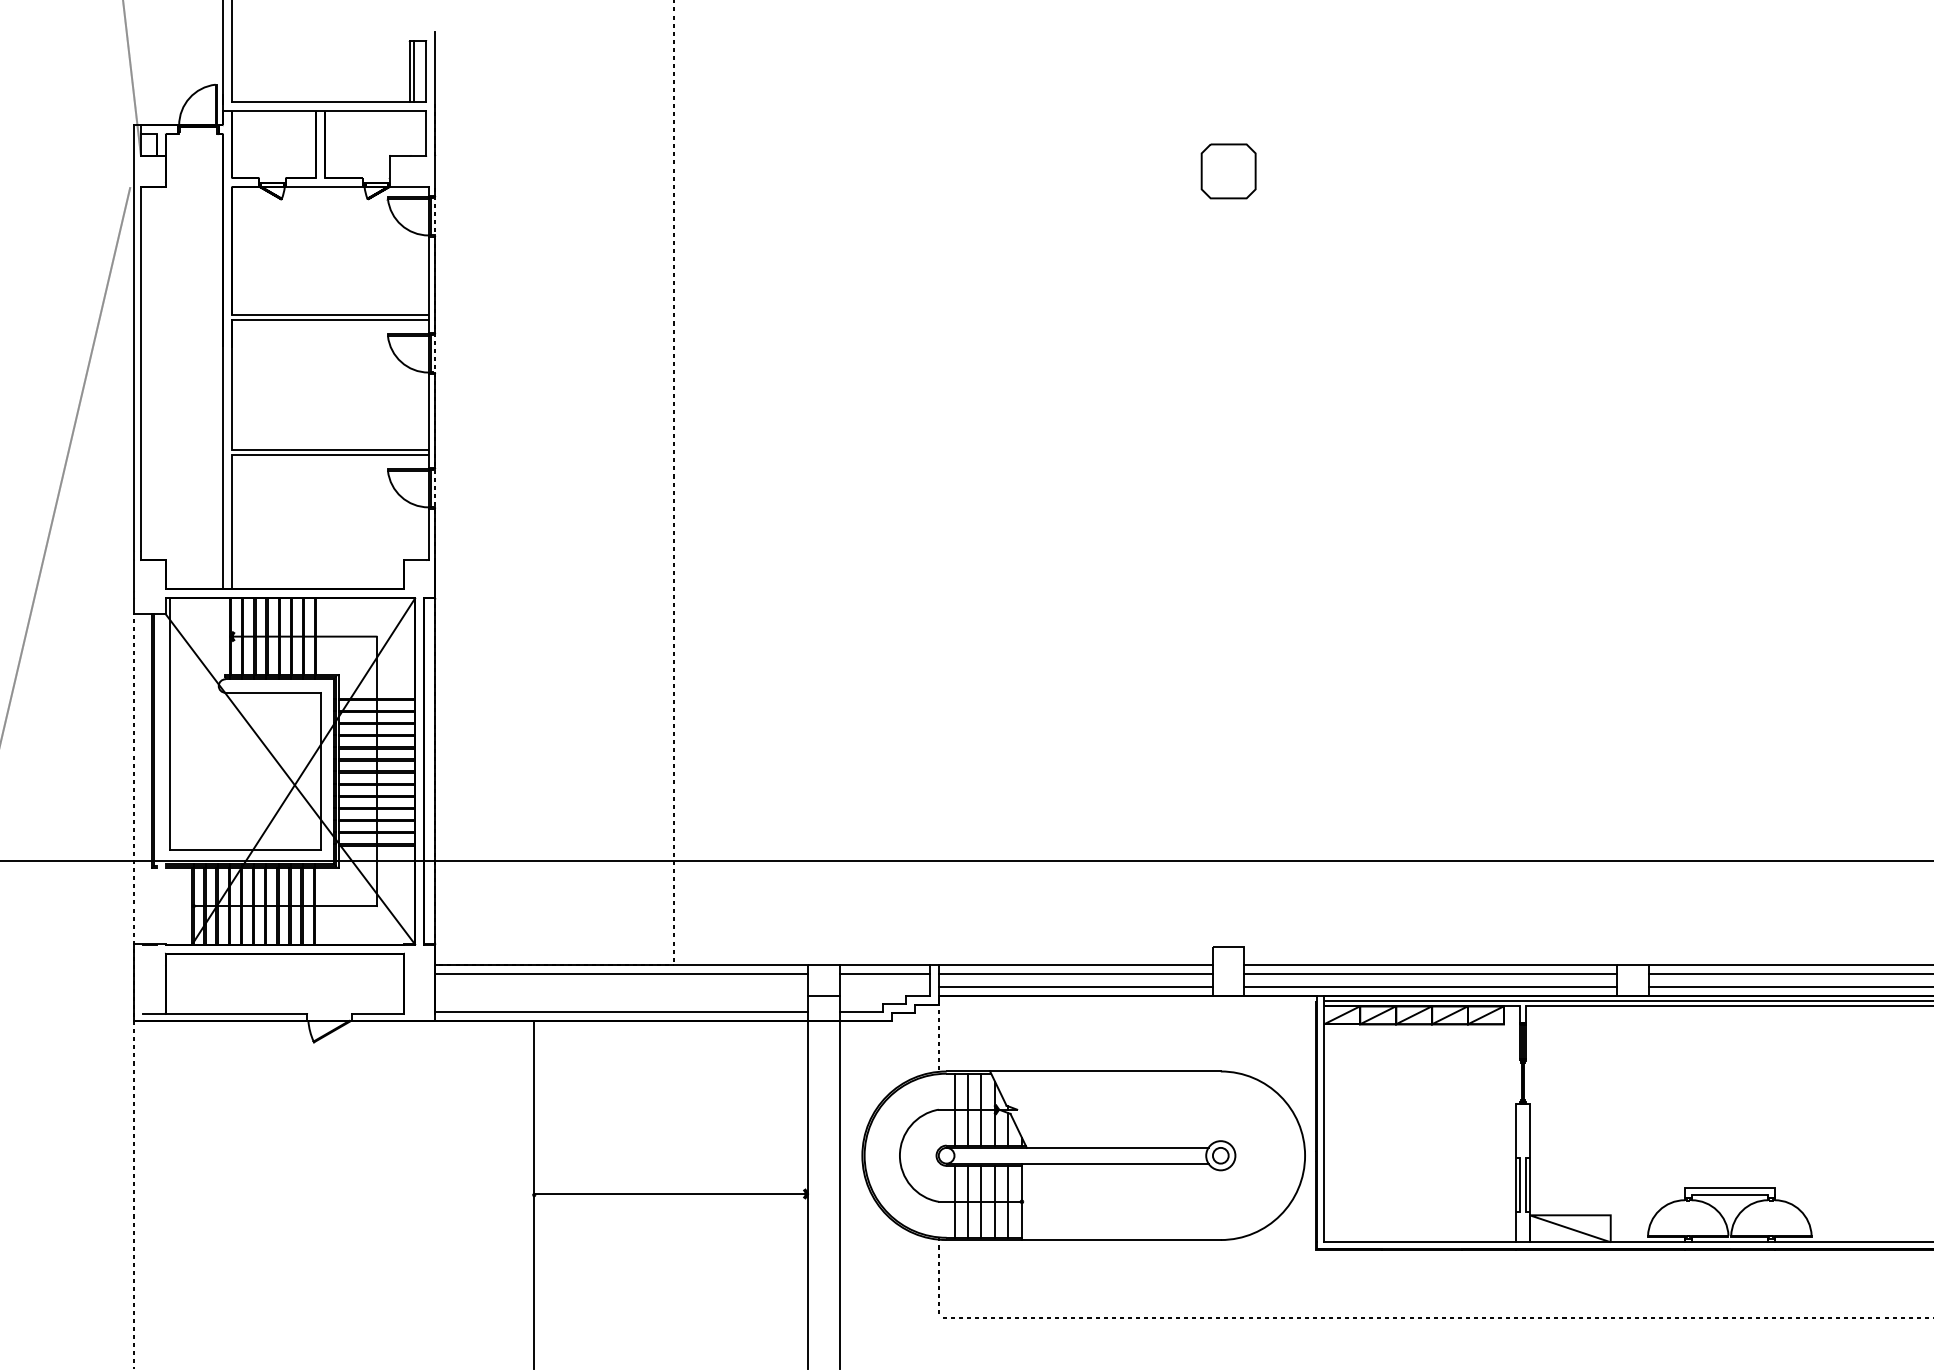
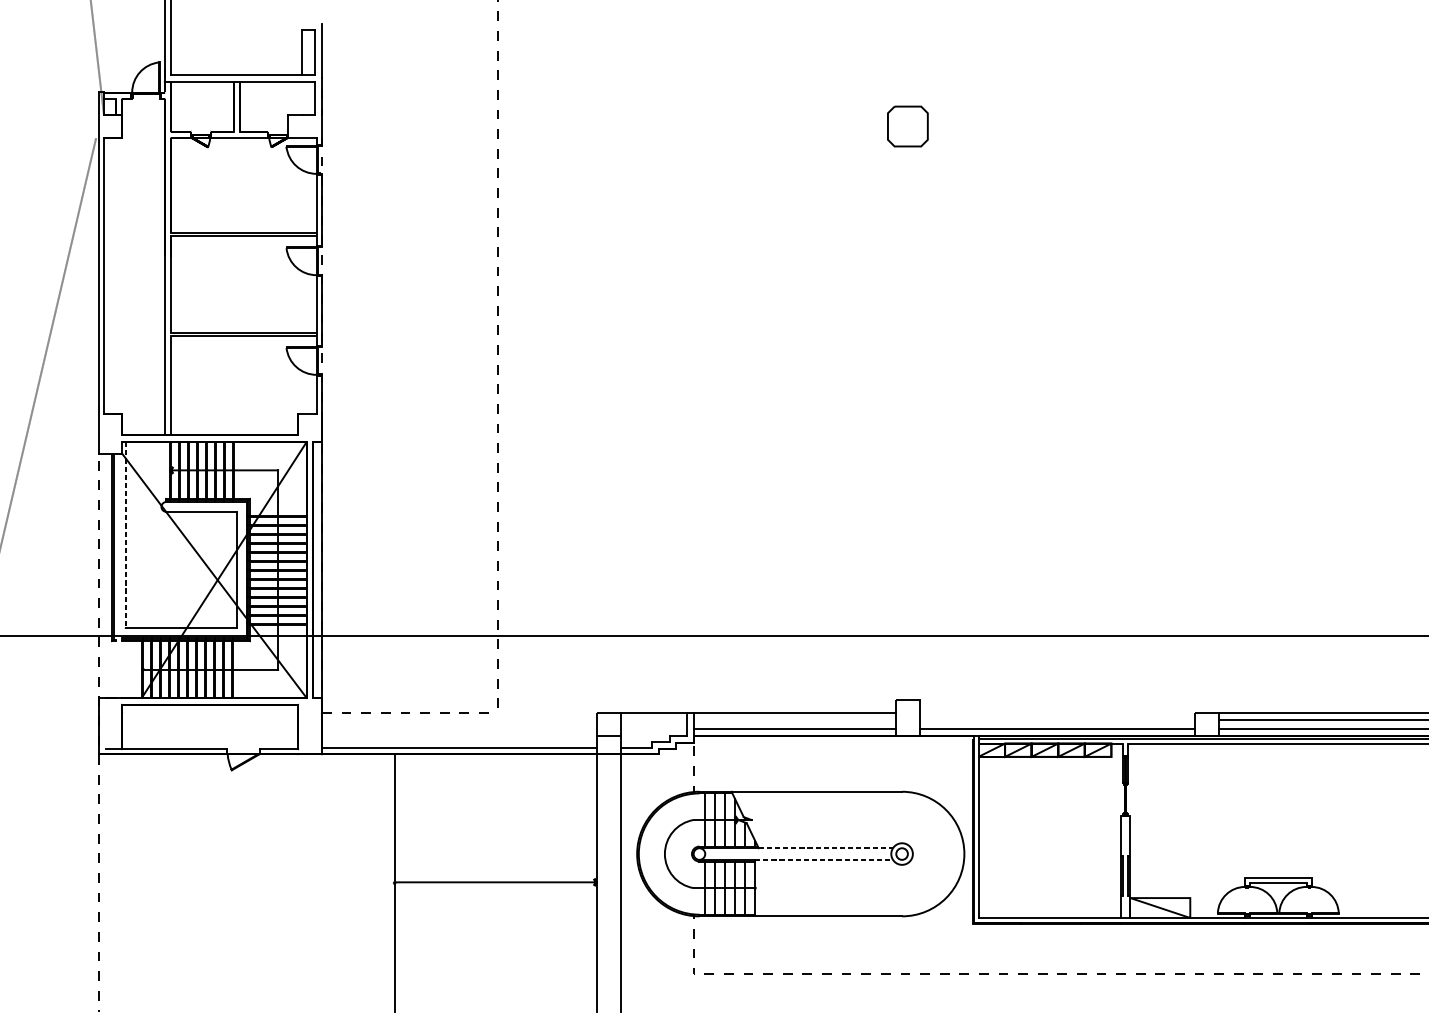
line: (414, 71) -> (306, 52), removed
line: (170, 724) -> (125, 535), solid -> dashed
line: (621, 964) -> (459, 712), removed
line: (1430, 964) -> (1057, 712), removed
line: (621, 973) -> (459, 719), removed
line: (884, 973) -> (653, 719), removed
line: (1075, 973) -> (794, 719), removed
line: (1430, 973) -> (1057, 719), removed
line: (1117, 1147) -> (825, 847), solid -> dashed
line: (1115, 1163) -> (824, 859), solid -> dashed

